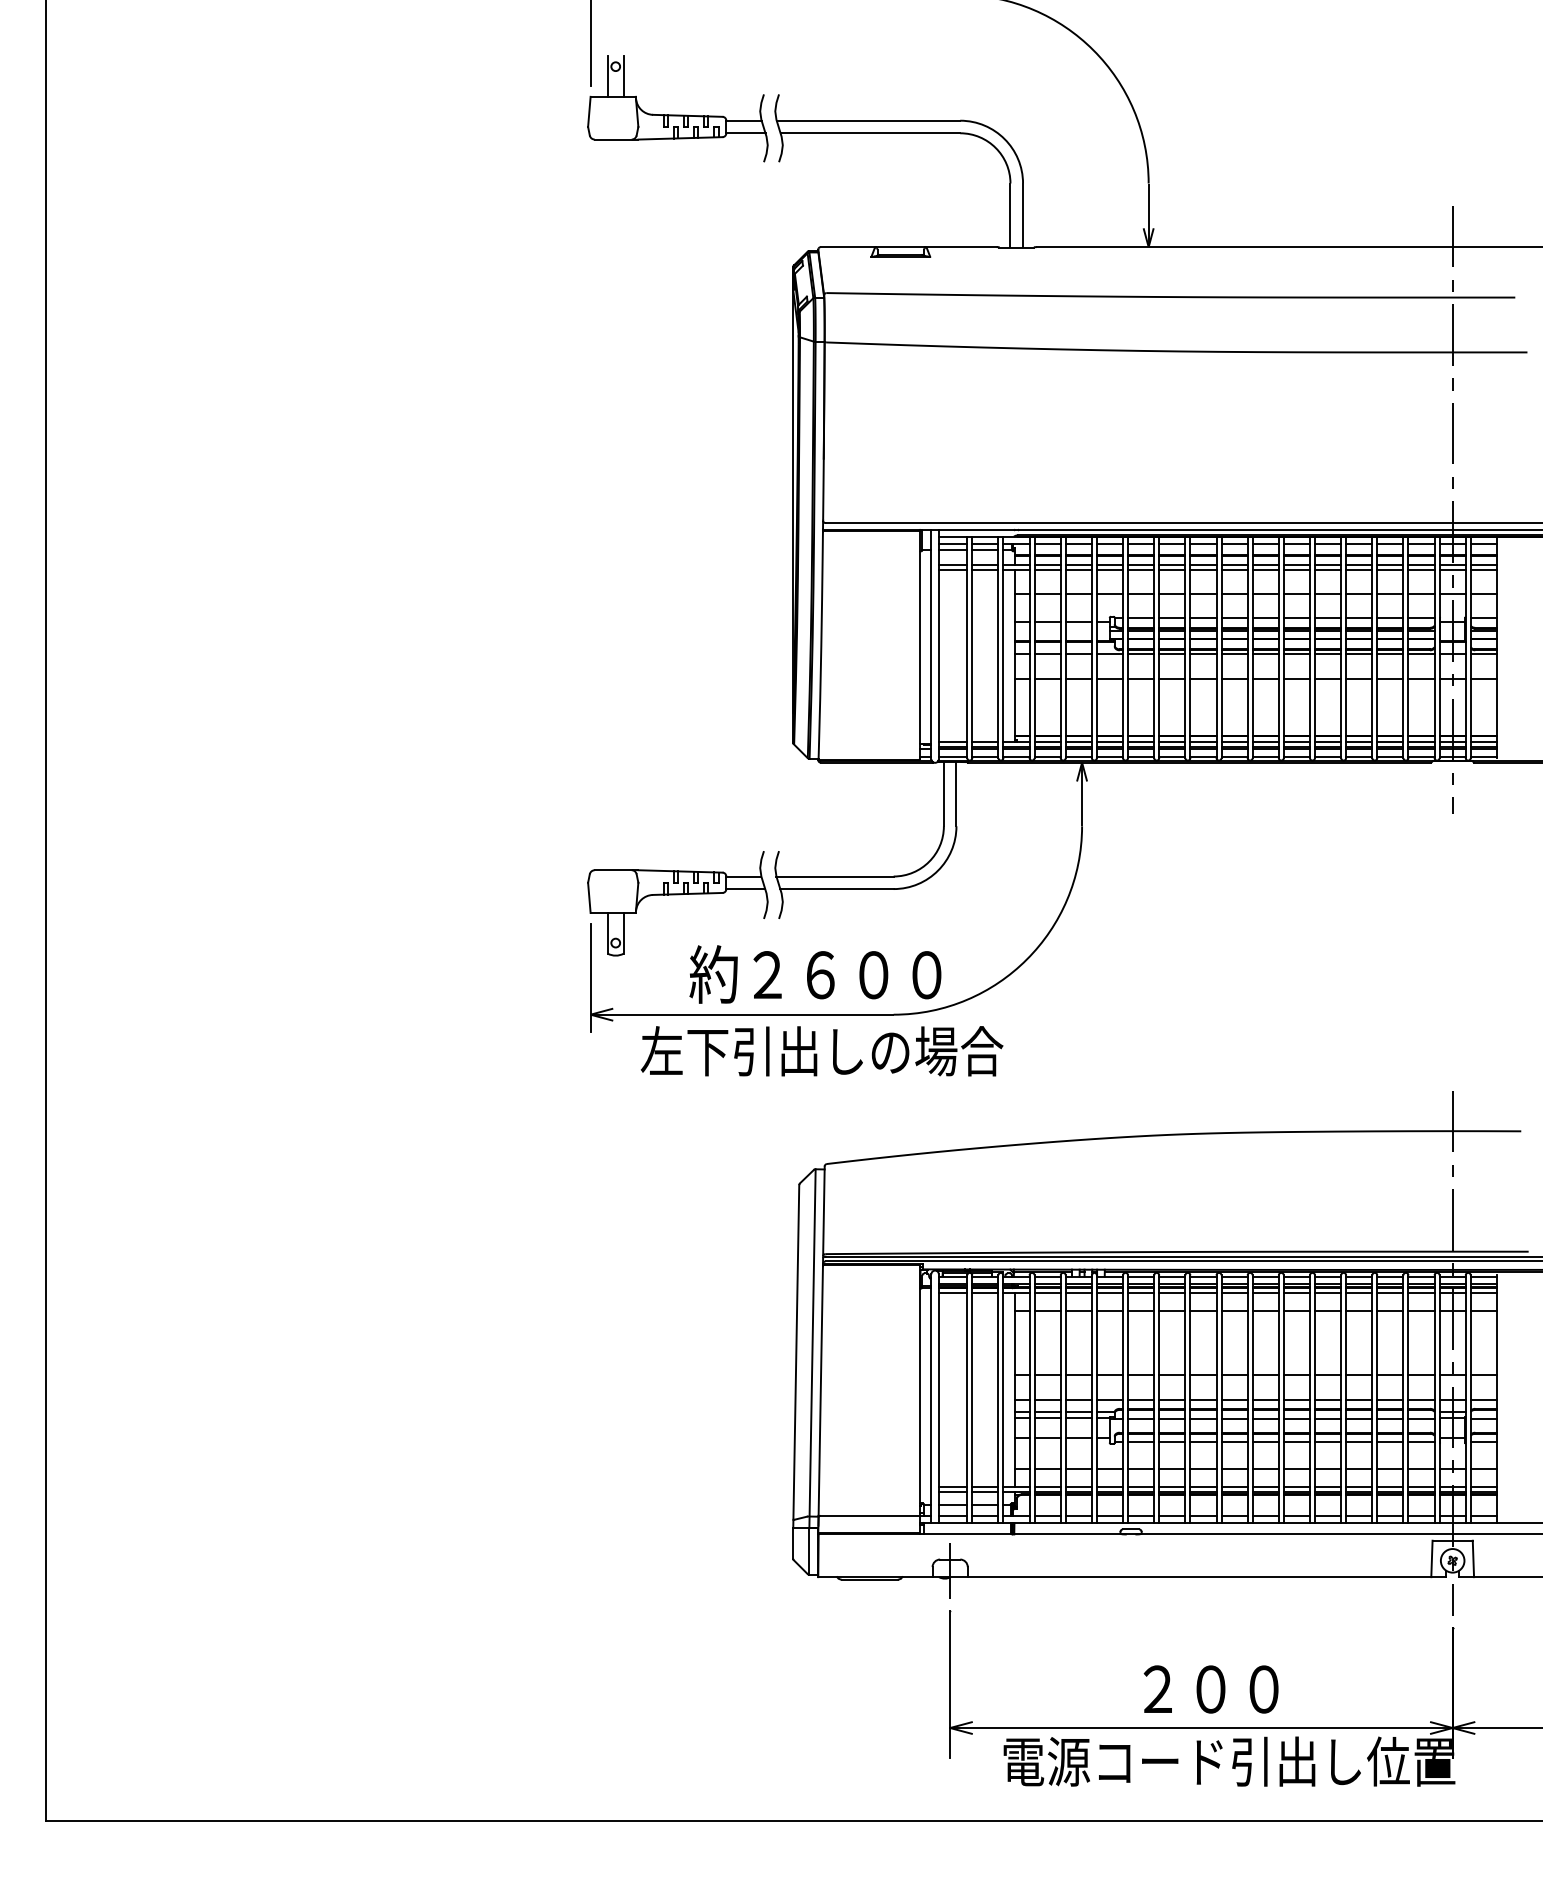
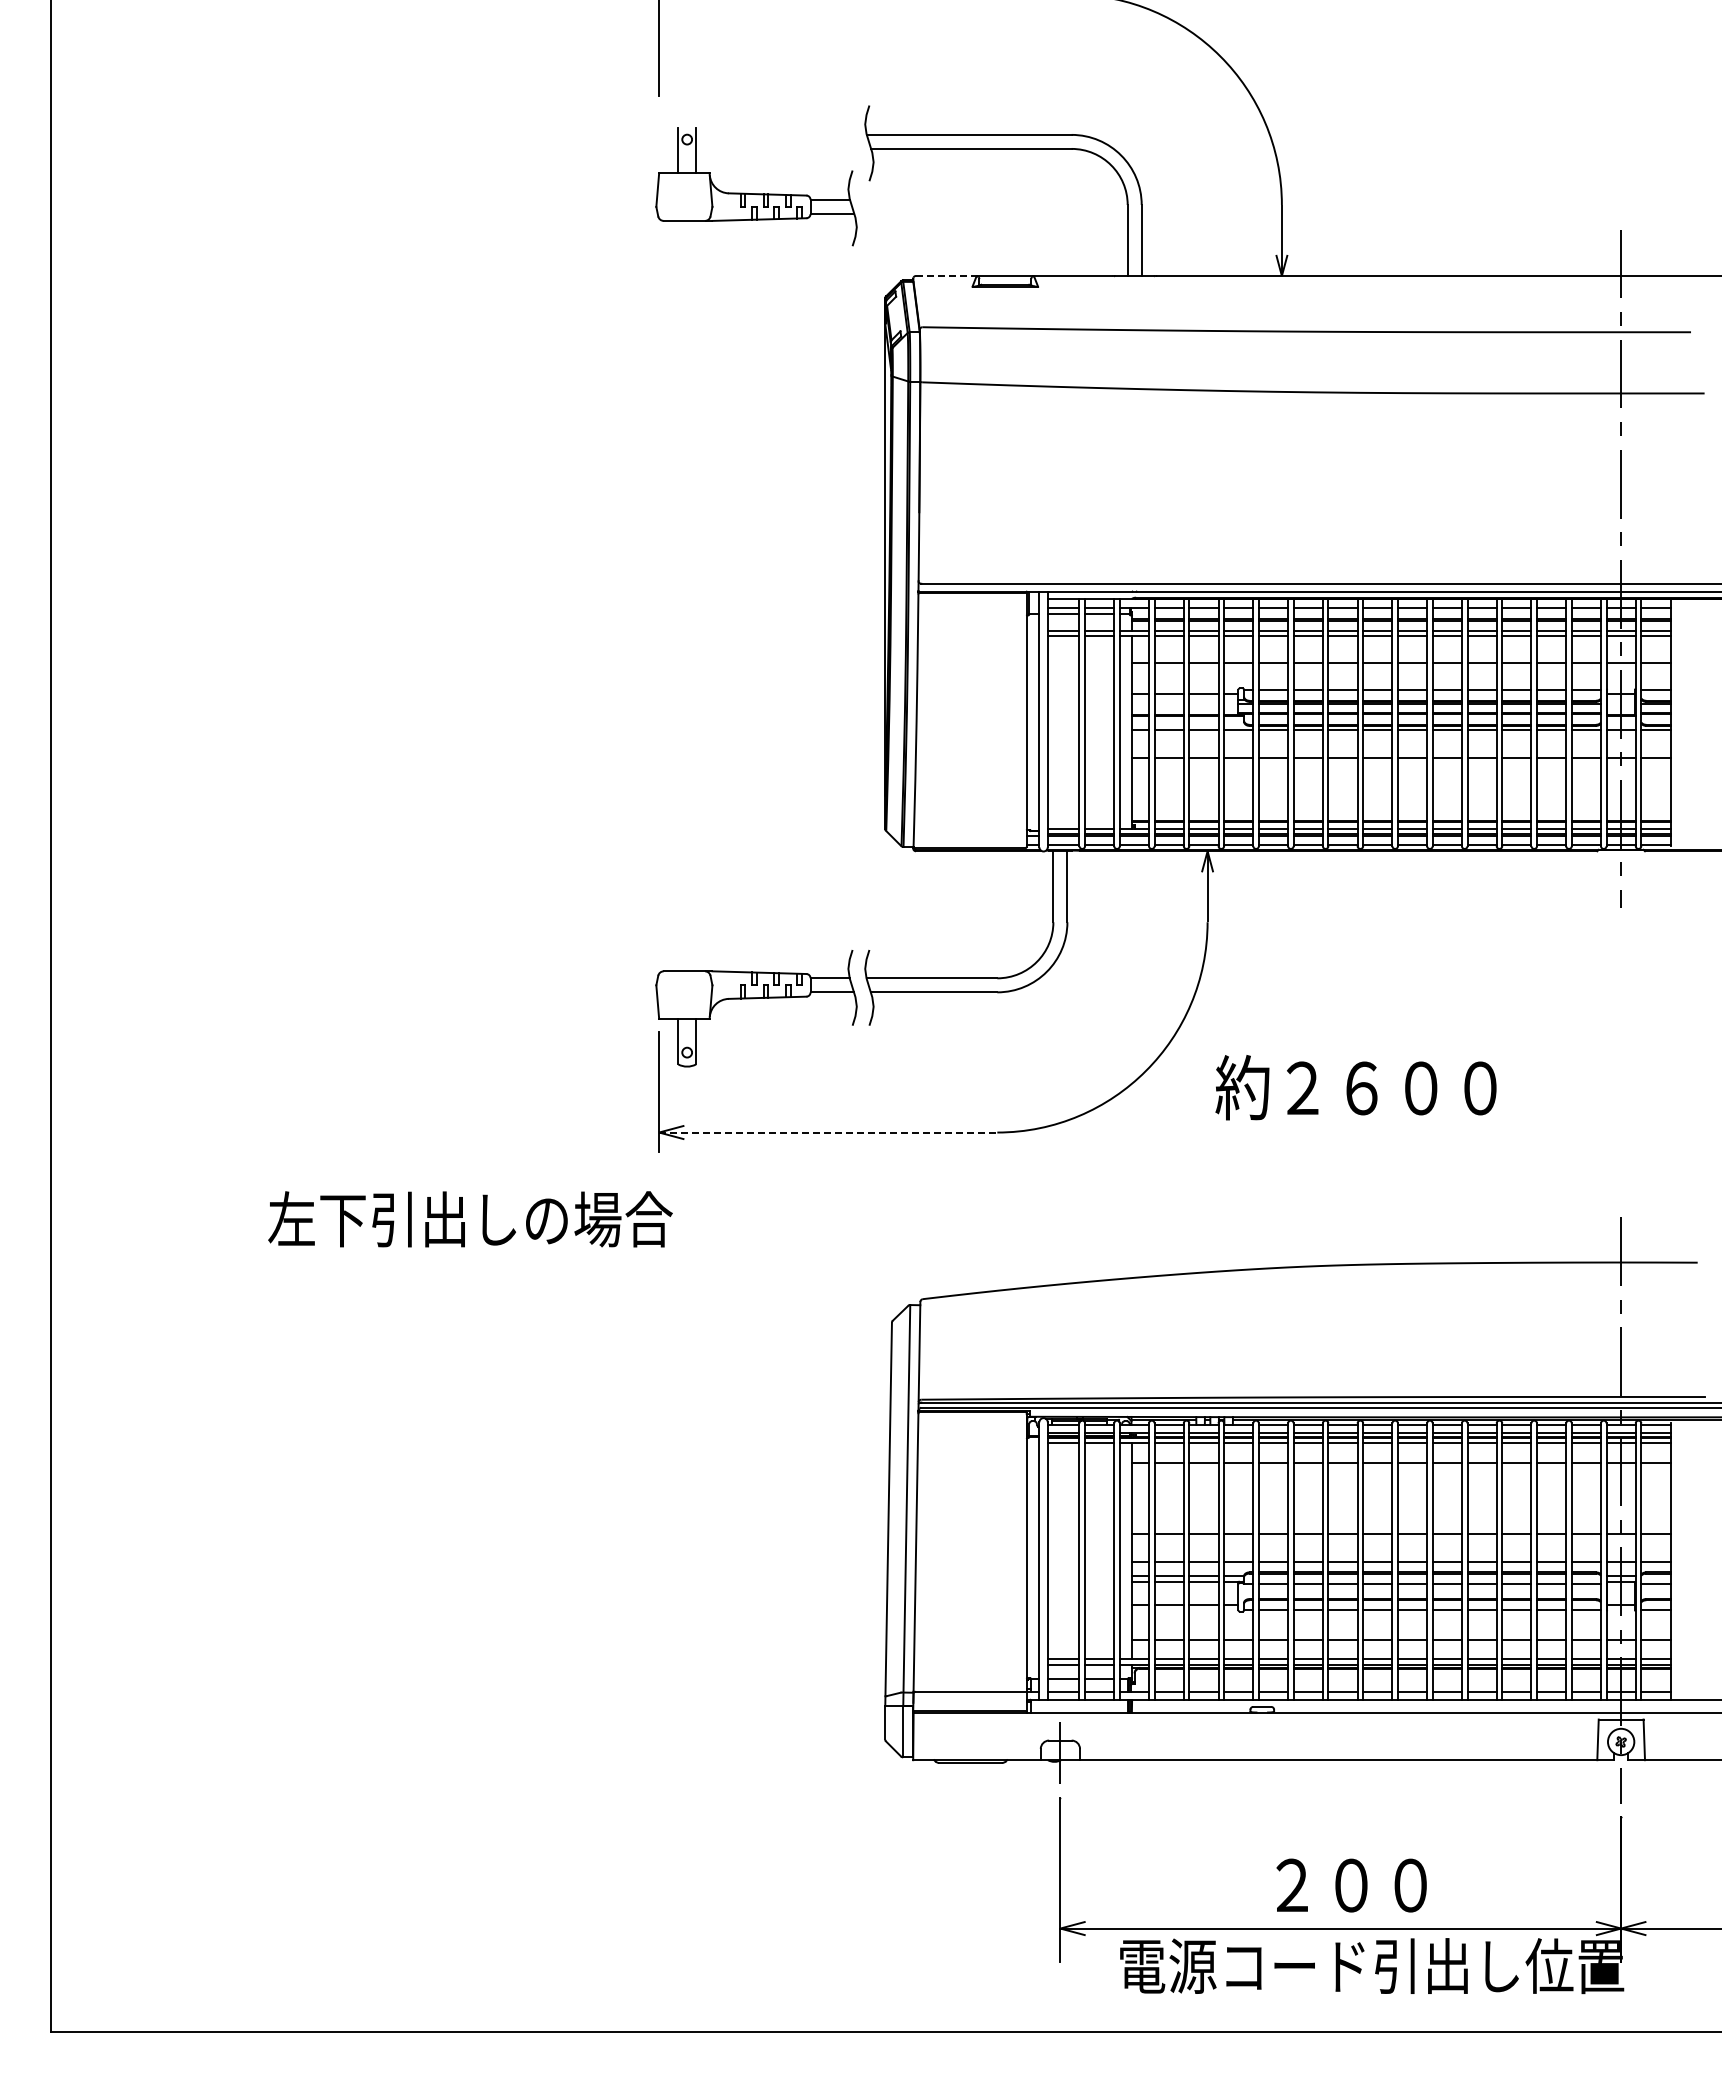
part: (677, 114) -> (756, 193), moved
line: (848, 246) -> (946, 275), solid -> dashed
text: (814, 974) -> (1355, 1087), moved
line: (742, 1014) -> (828, 1132), solid -> dashed
text: (822, 1051) -> (470, 1219), moved

